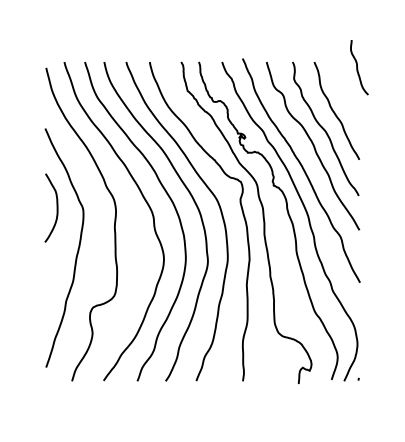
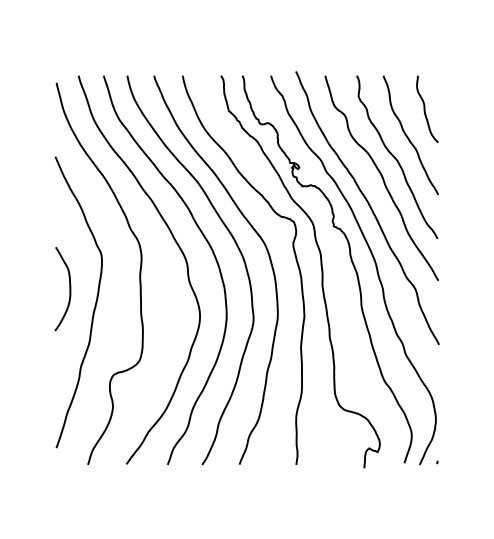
curve: (358, 68) -> (426, 110), moved
curve: (56, 207) -> (69, 288), moved

